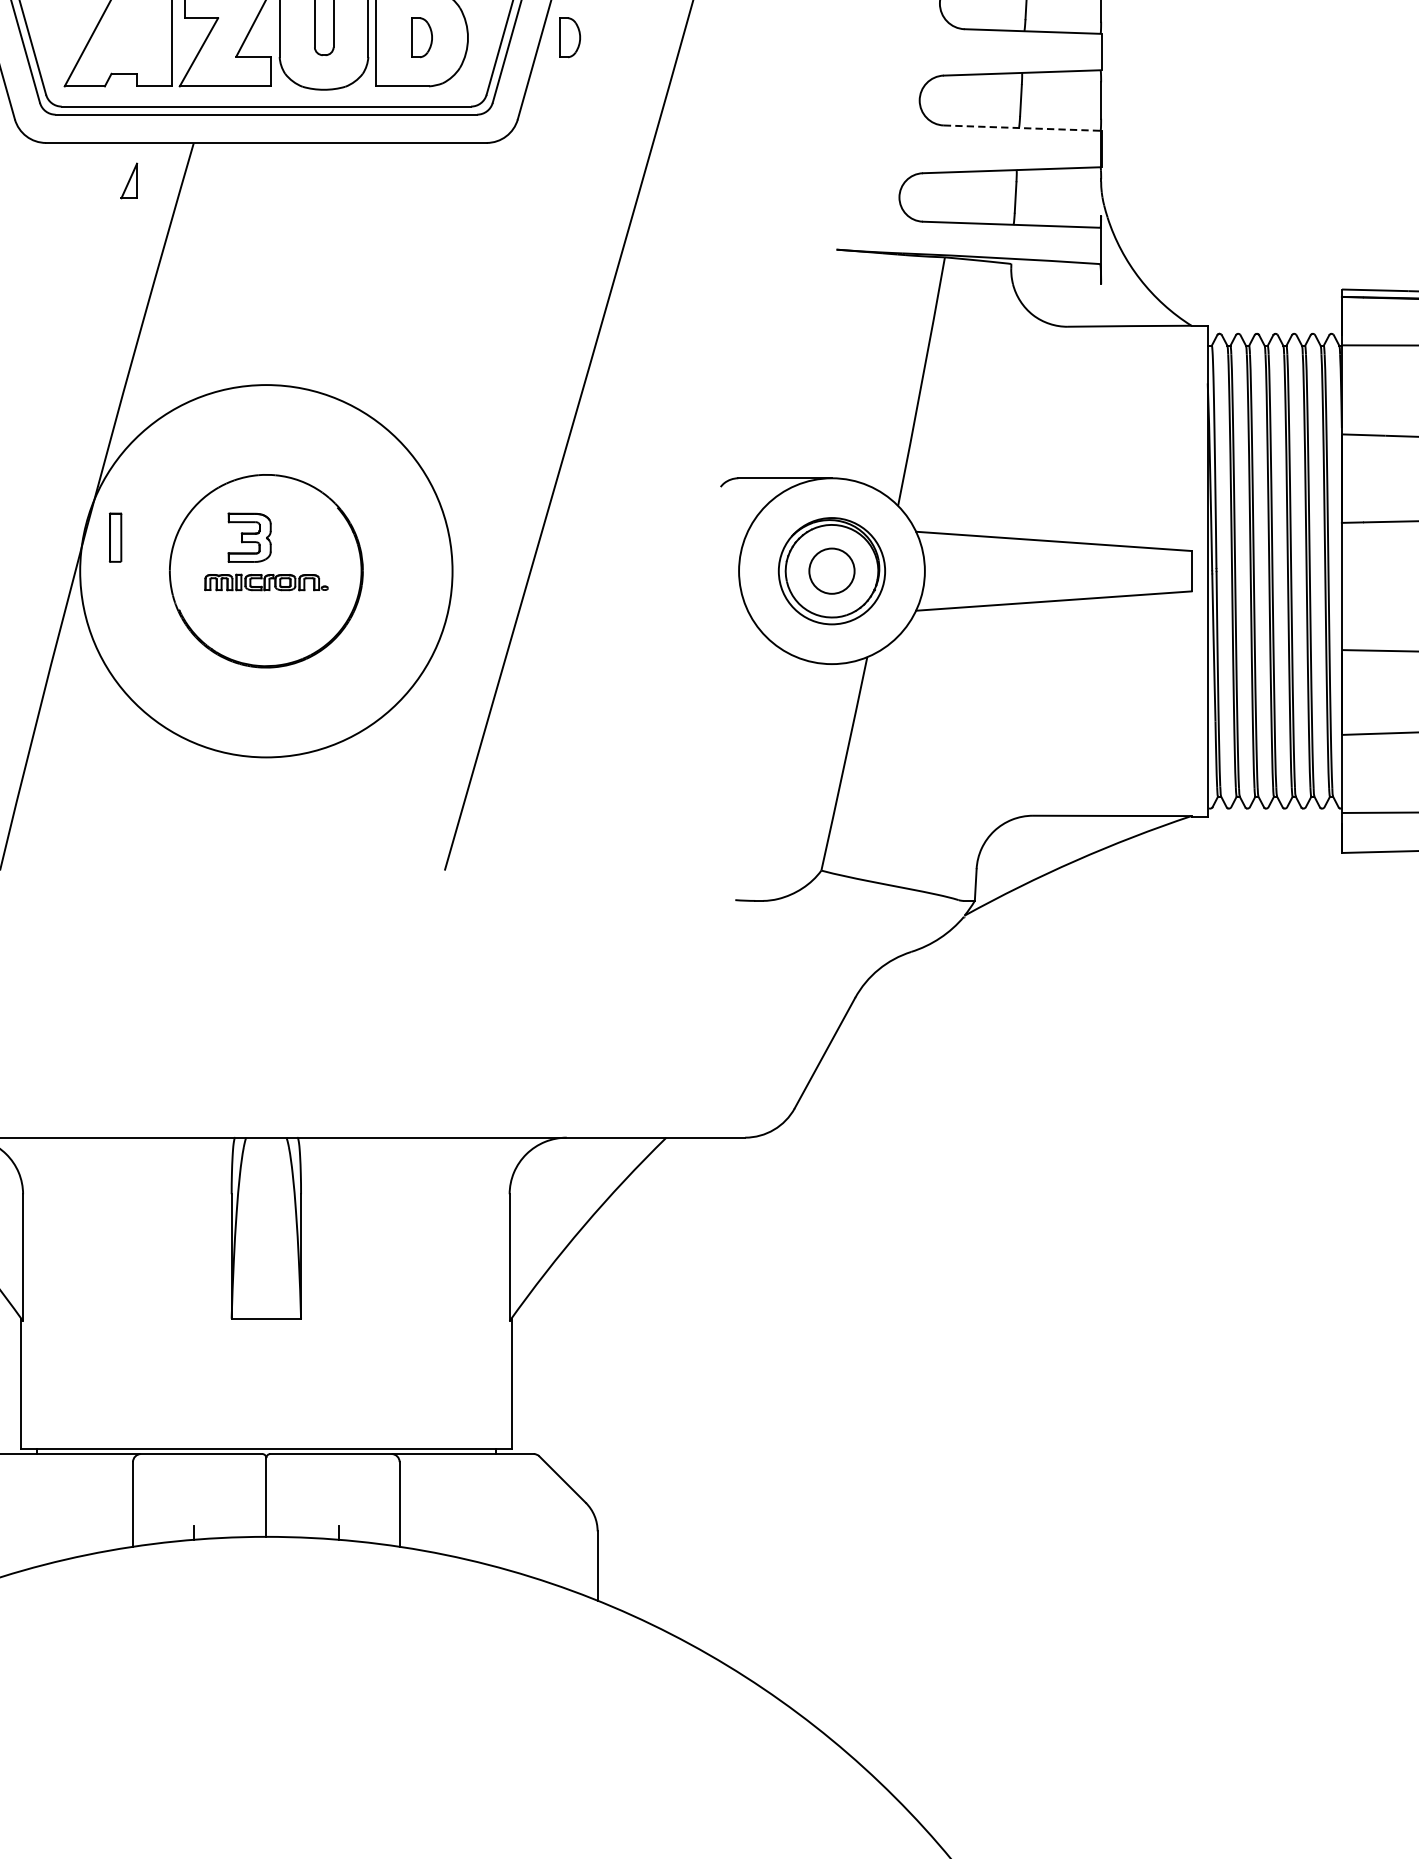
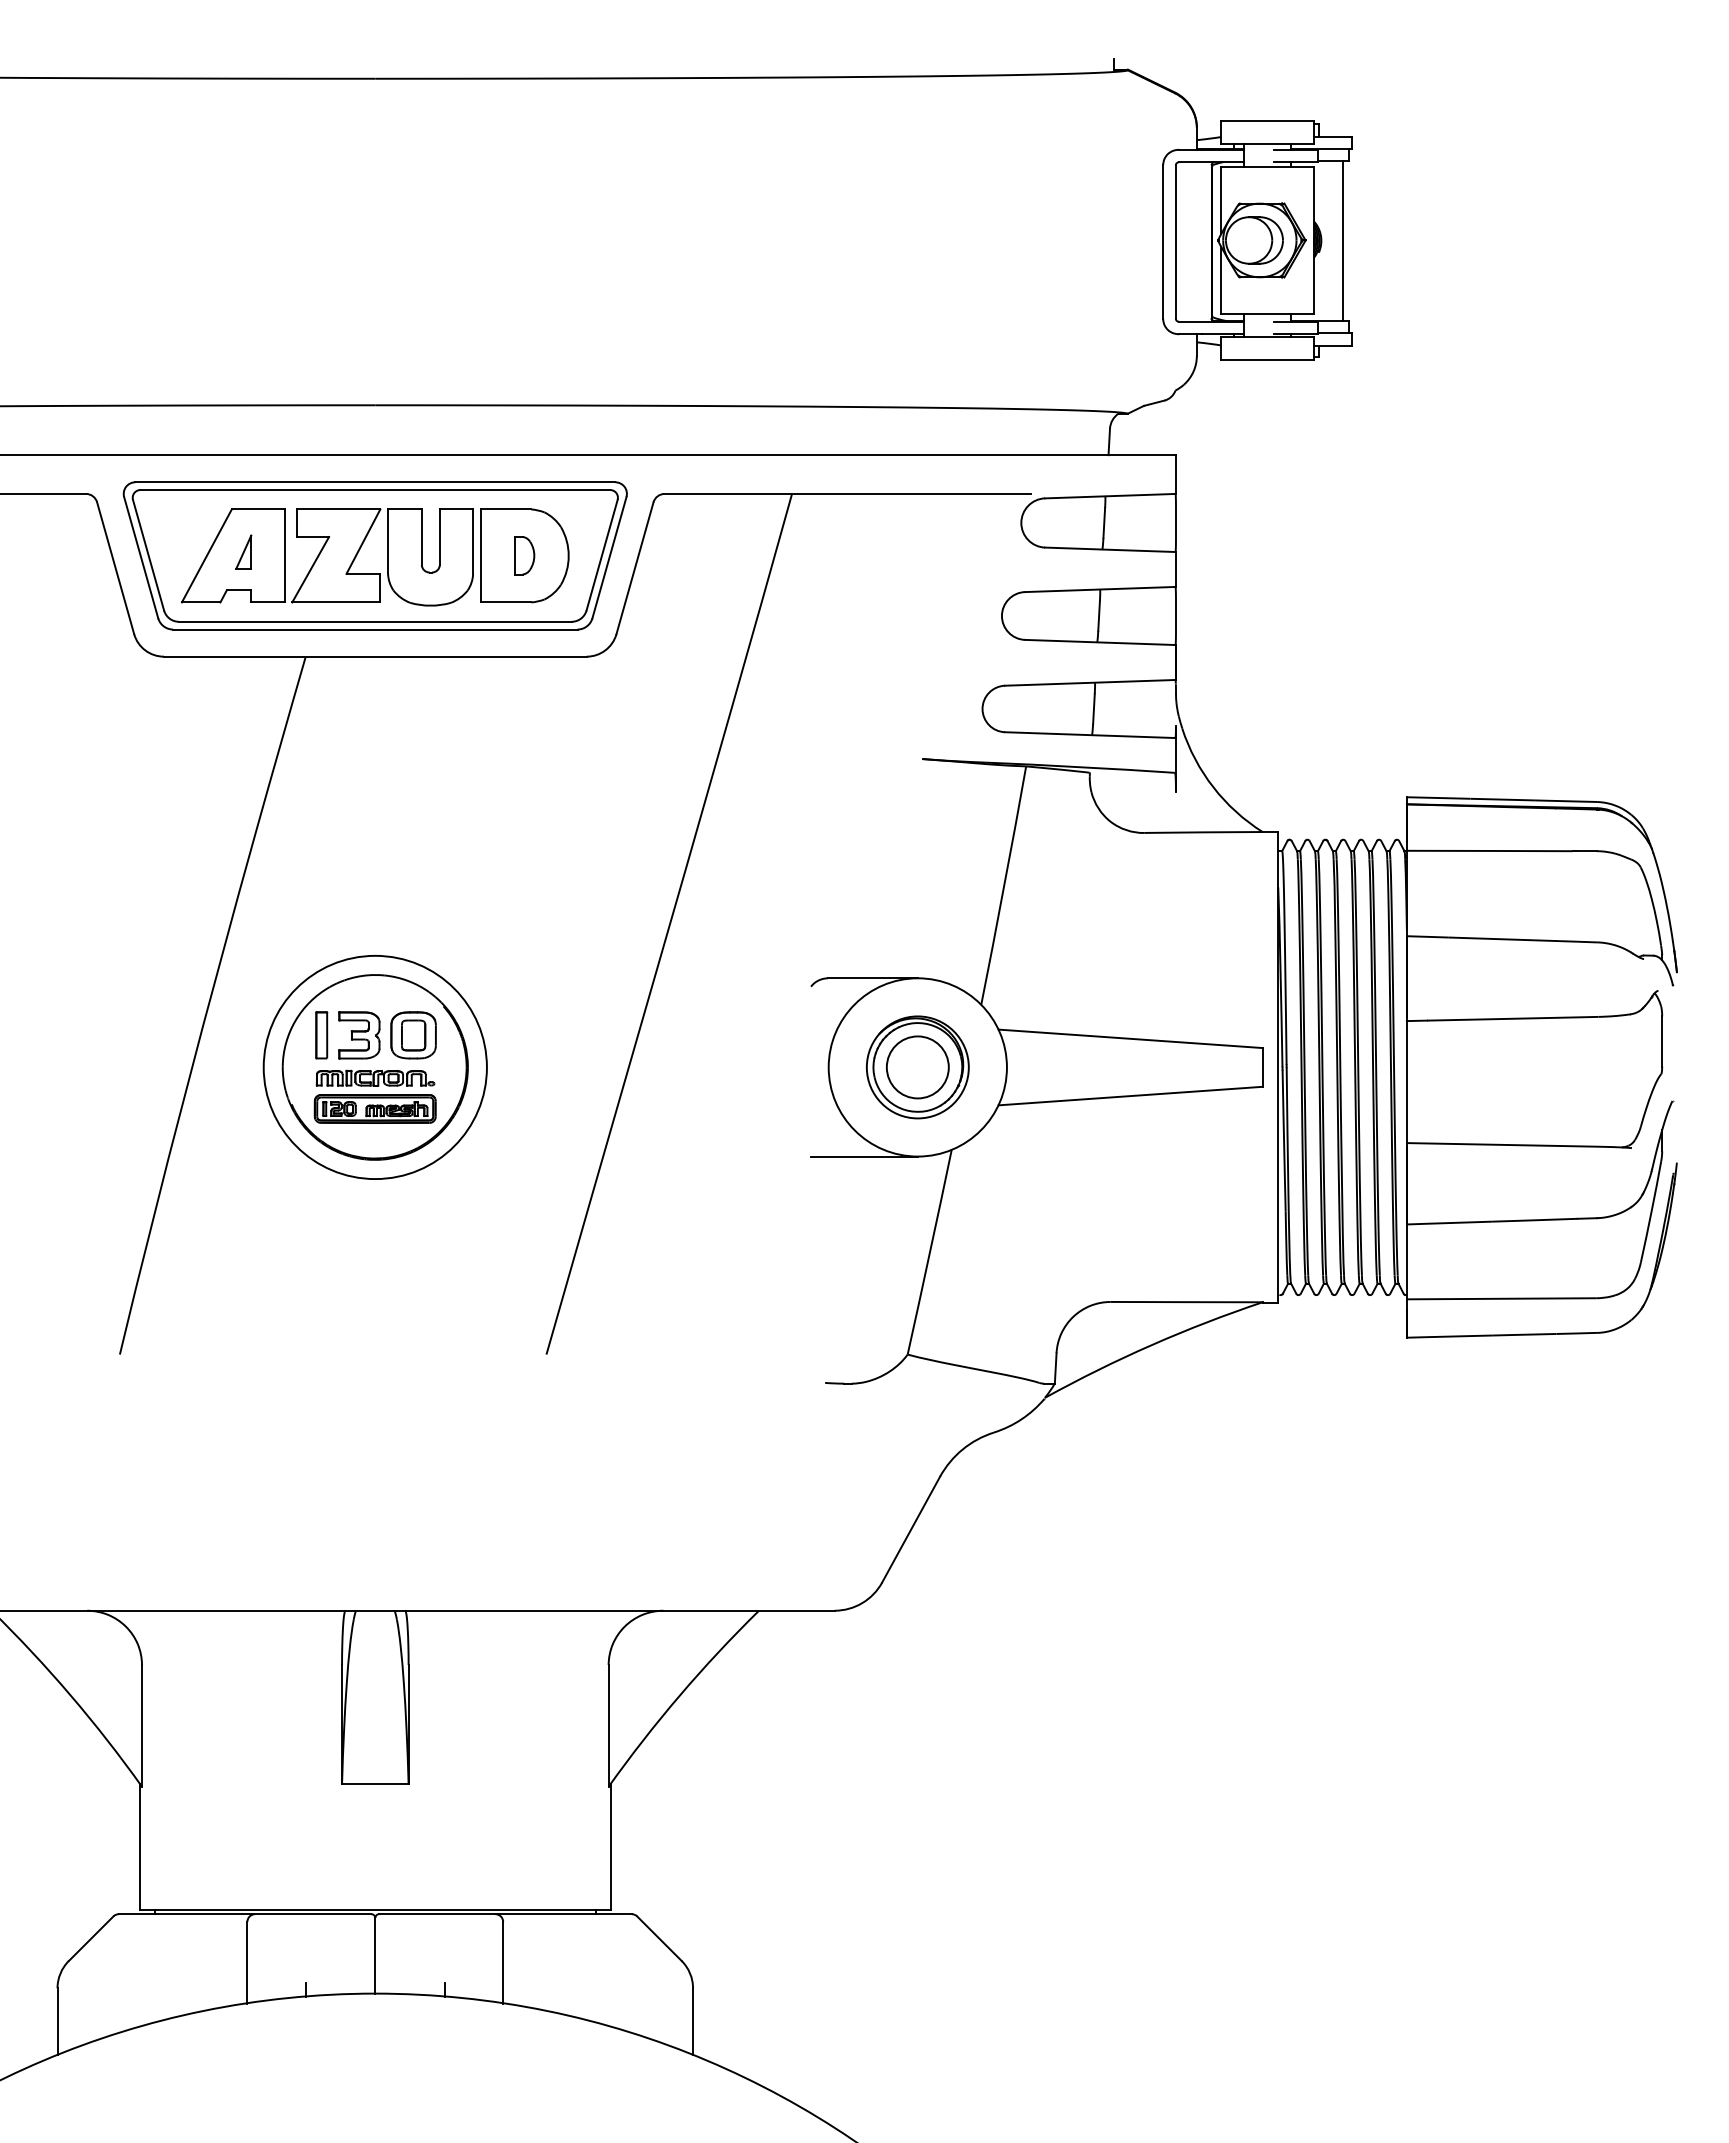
part: (569, 37) -> (666, 555), removed
line: (1022, 128) -> (1100, 642), dashed -> solid
part: (128, 180) -> (243, 551), moved
part: (115, 537) -> (321, 1035), moved
part: (306, 537) -> (413, 1035), added
circle: (265, 571) -> (374, 1067), size x0.62
circle: (831, 571) -> (917, 1067), size x1.43
part: (265, 614) -> (374, 1108), added
line: (775, 664) -> (863, 1156), added

